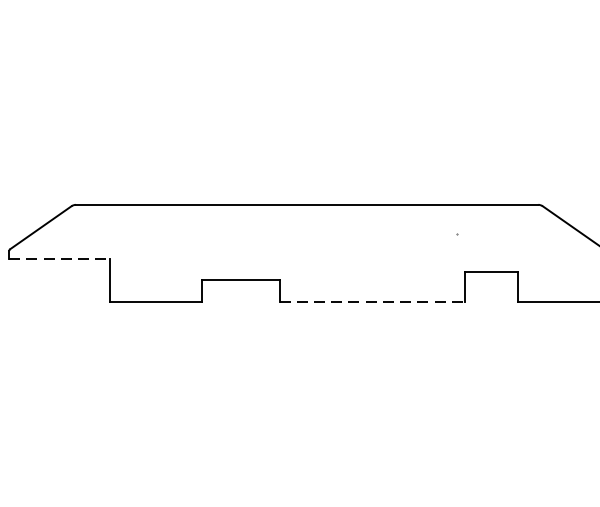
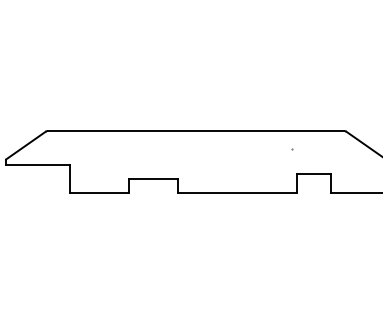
line: (60, 258) -> (38, 165), dashed -> solid
line: (373, 302) -> (238, 193), dashed -> solid

